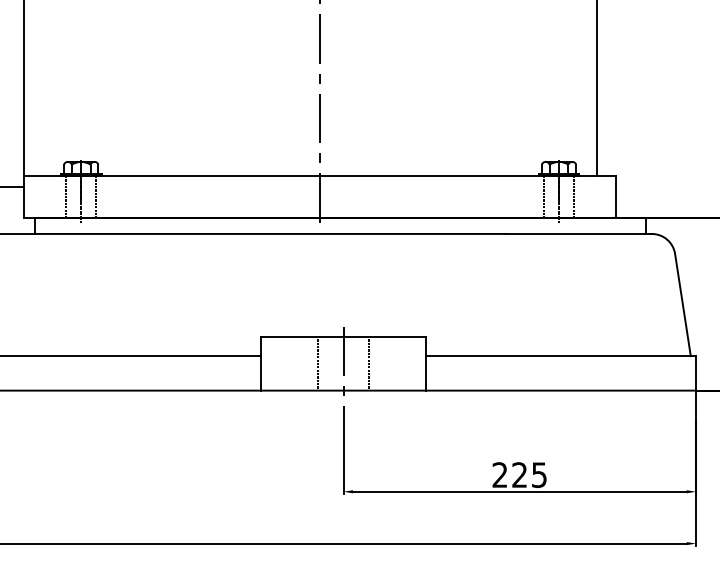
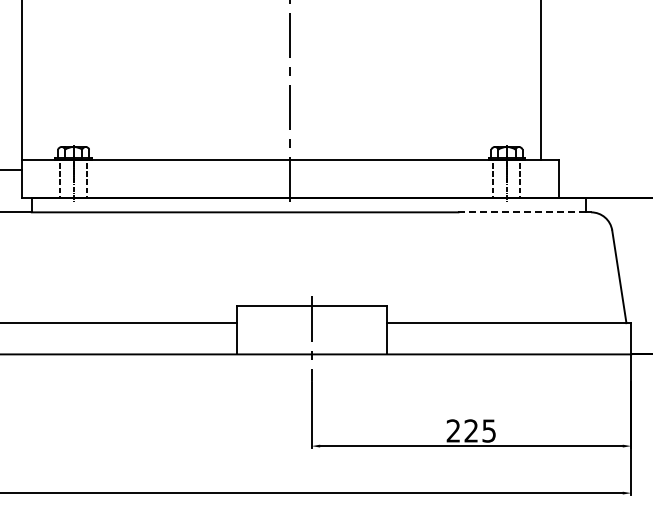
line: (576, 234) -> (522, 212), solid -> dashed
line: (318, 364) -> (288, 330), removed
line: (368, 364) -> (334, 330), removed

